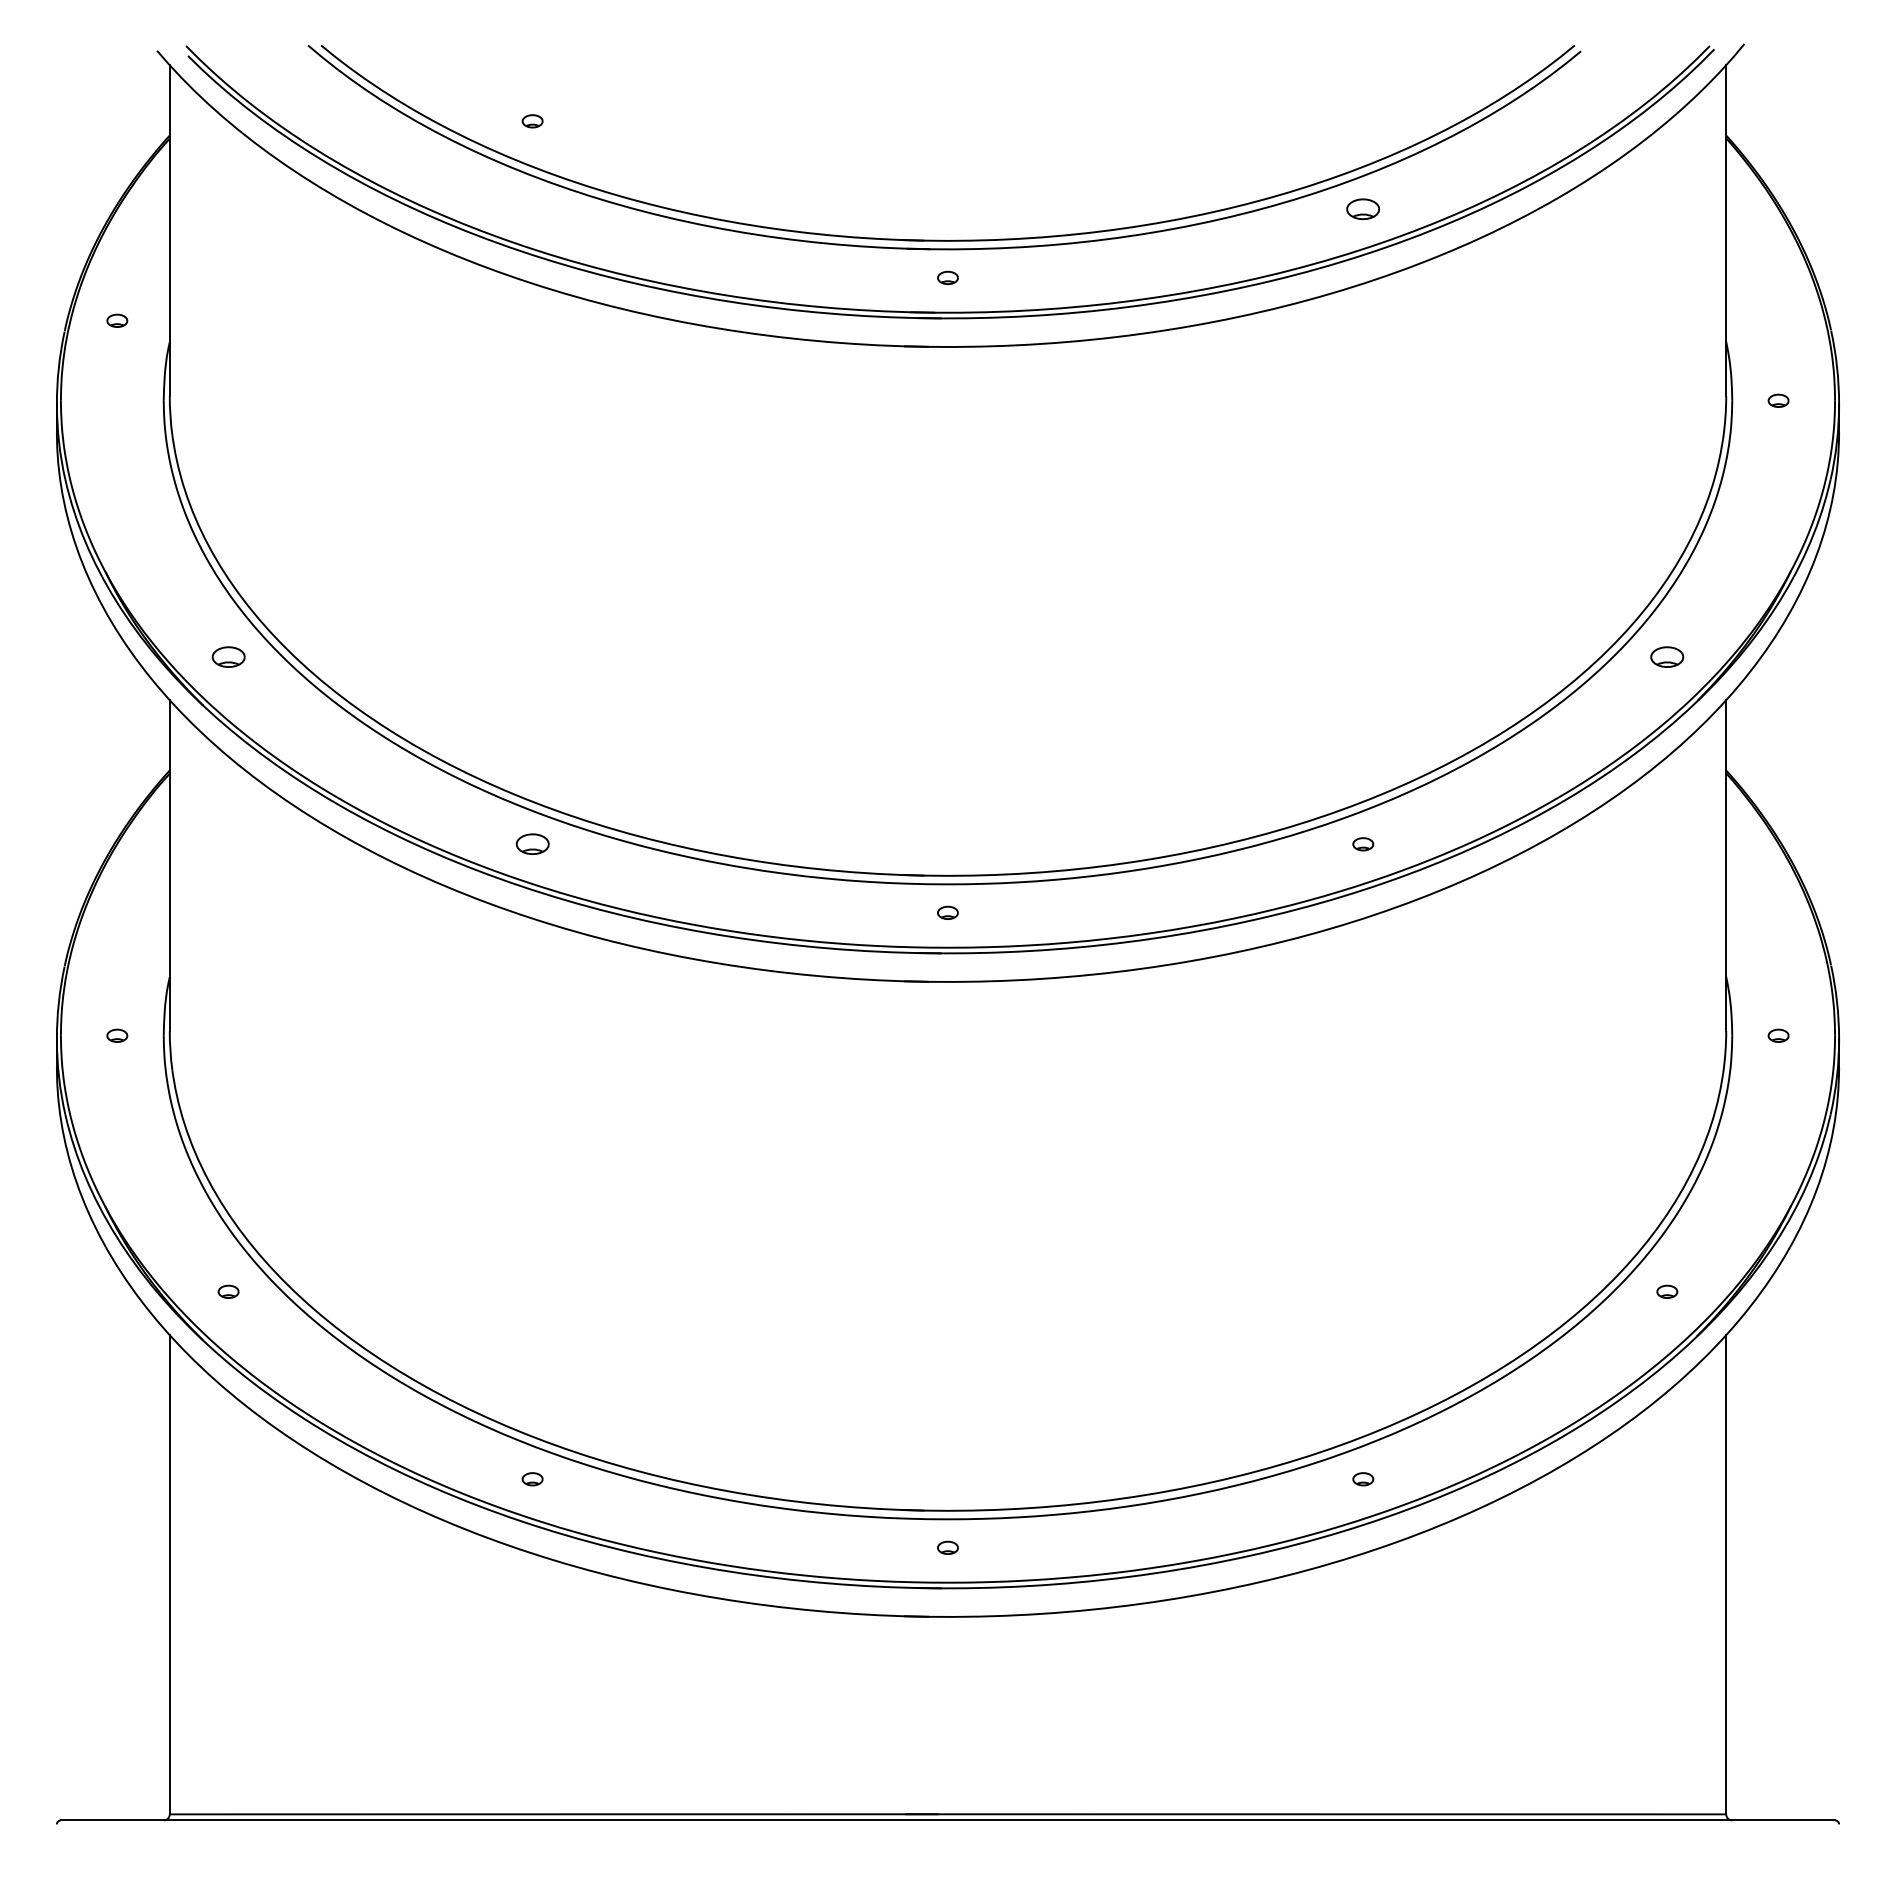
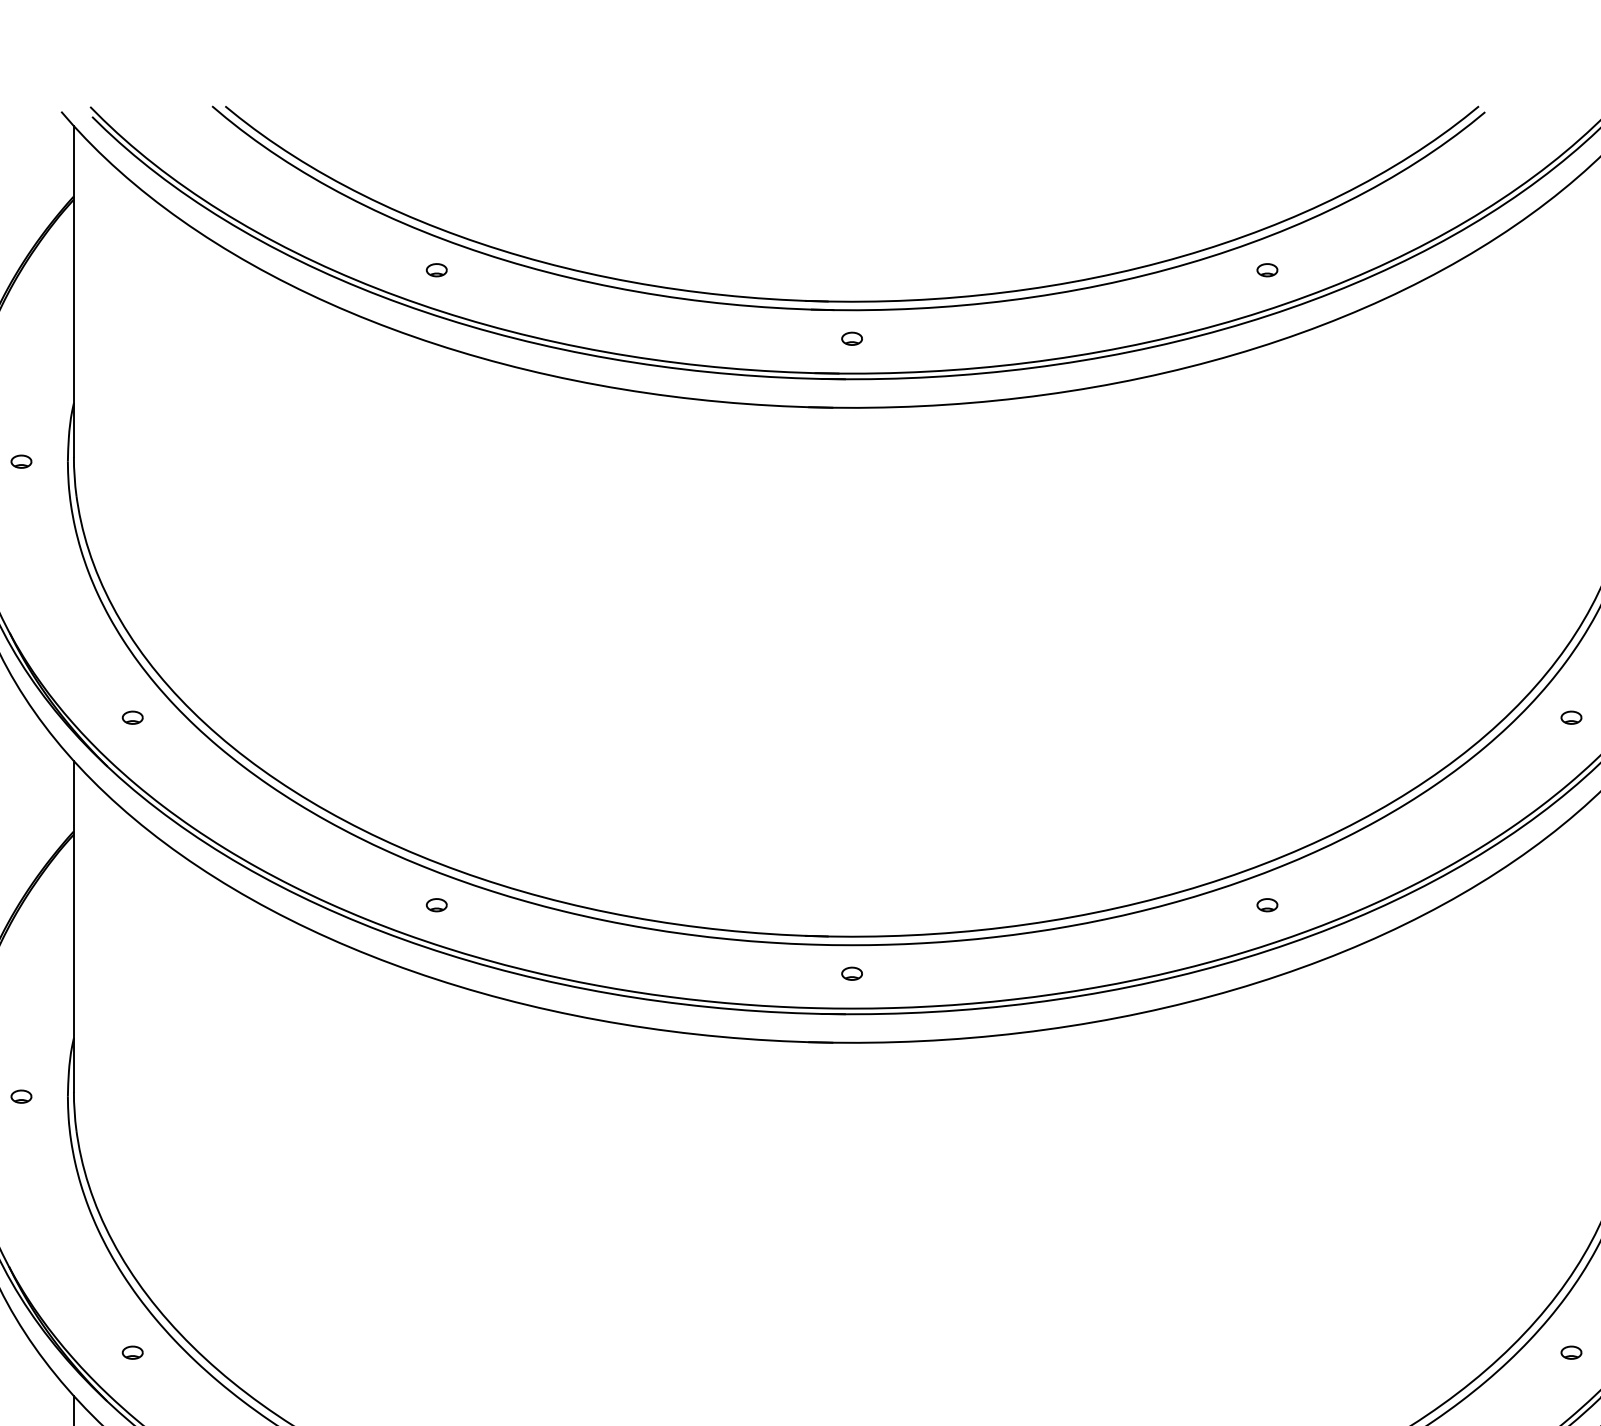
part: (532, 121) -> (436, 270), moved
part: (1363, 209) -> (1267, 270), size x0.62
part: (117, 320) -> (21, 461), moved
part: (228, 656) -> (132, 717), size x0.62
part: (1667, 656) -> (1571, 717), size x0.62
part: (532, 844) -> (436, 905), size x0.62

